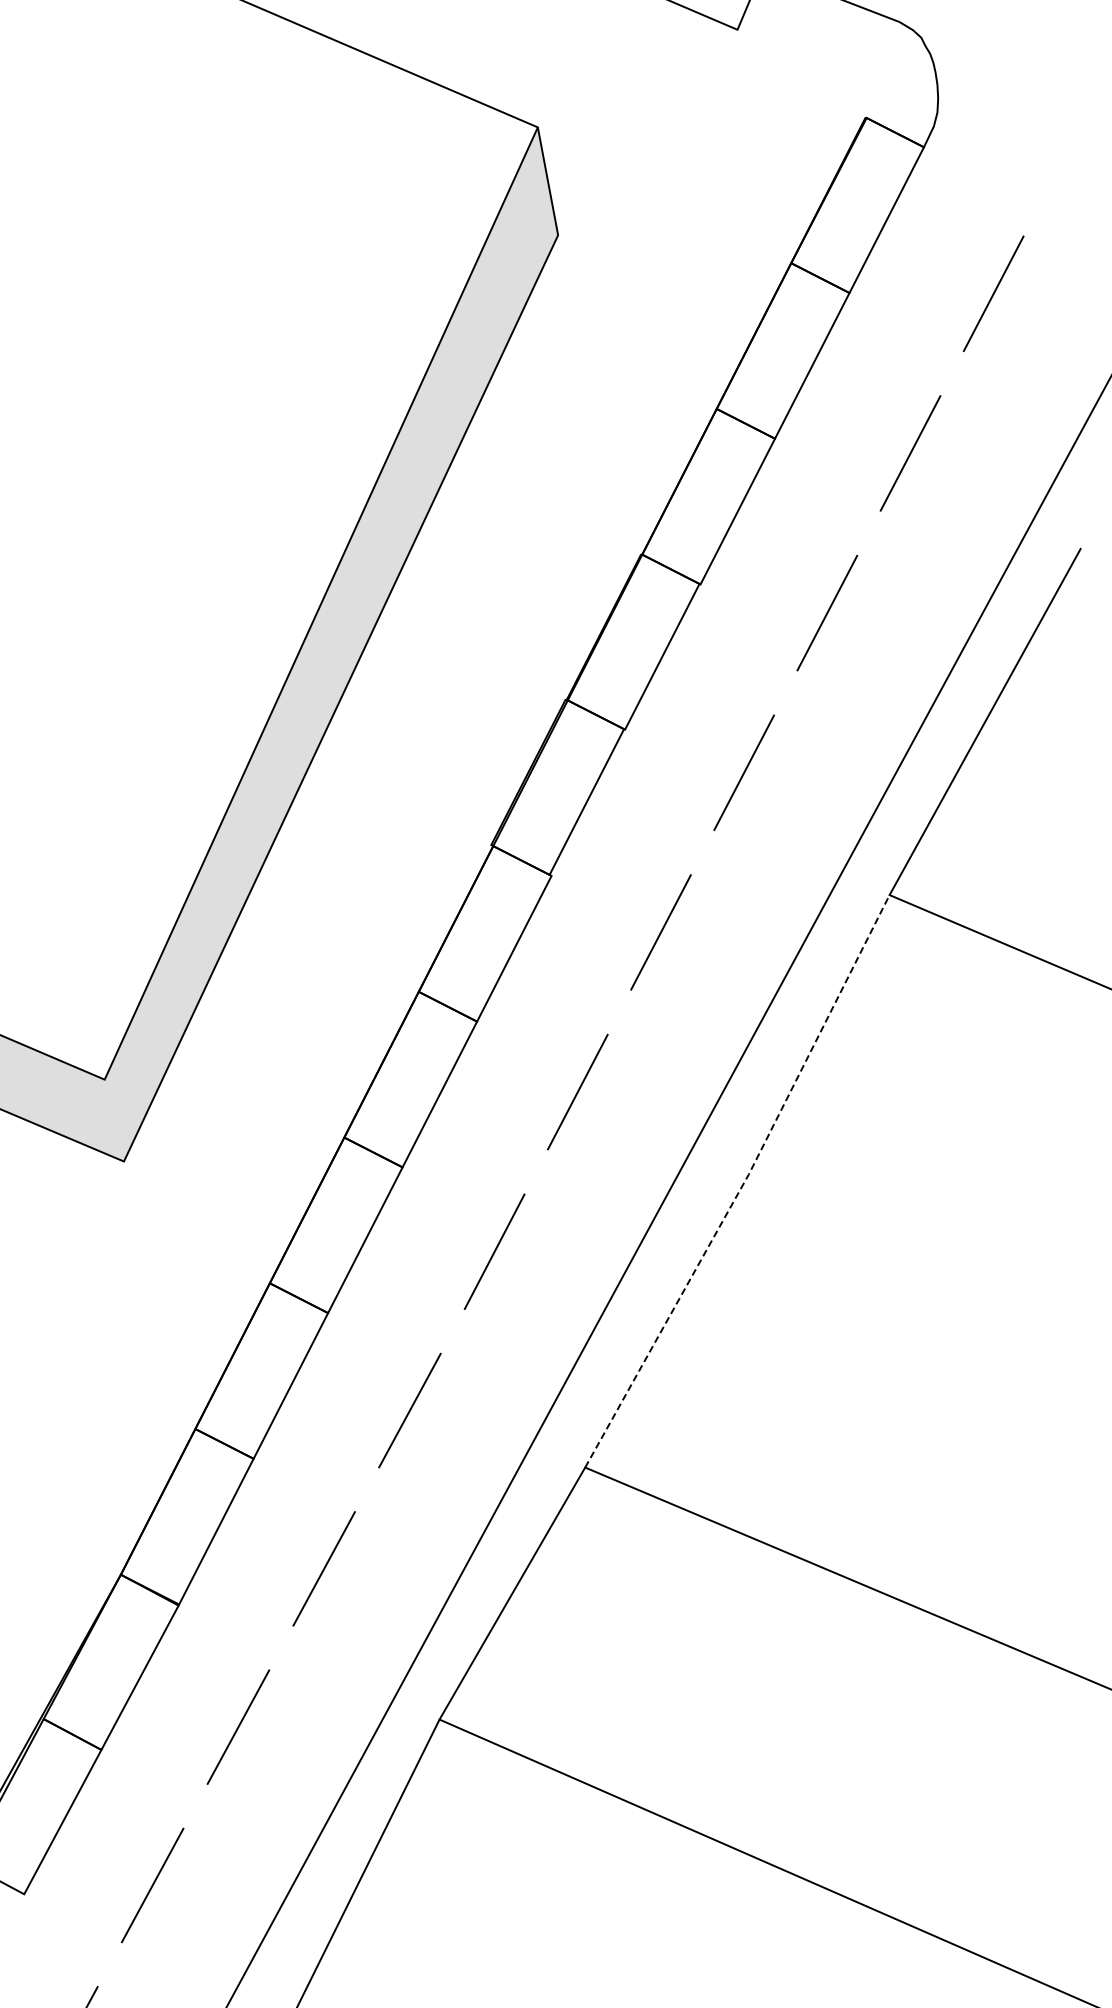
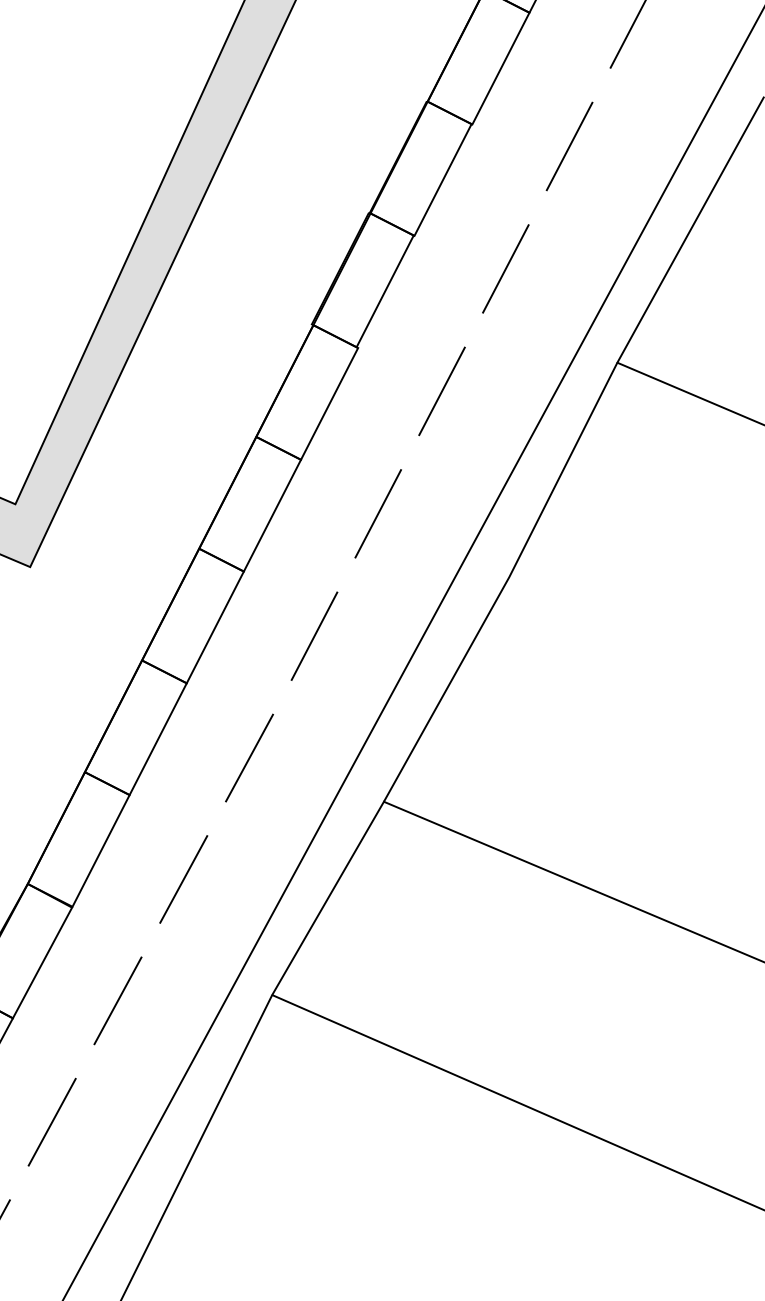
line: (743, 1183) -> (505, 583), dashed -> solid

